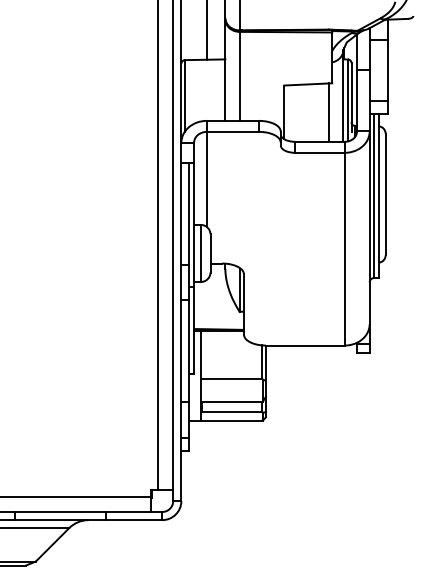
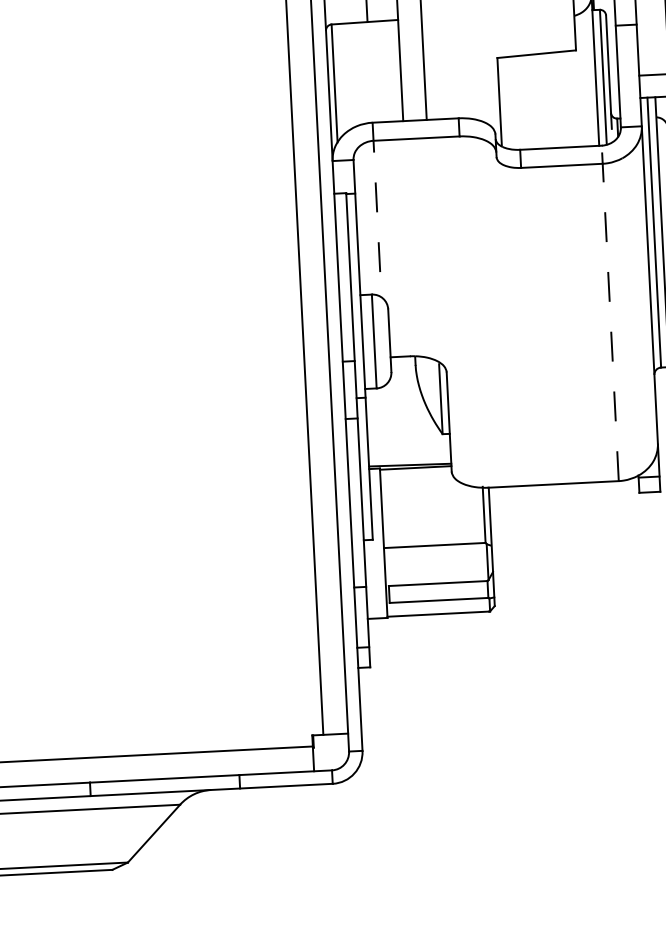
line: (329, 112) -> (573, 98), removed
line: (206, 174) -> (376, 211), solid -> dashed
line: (344, 243) -> (609, 313), solid -> dashed

